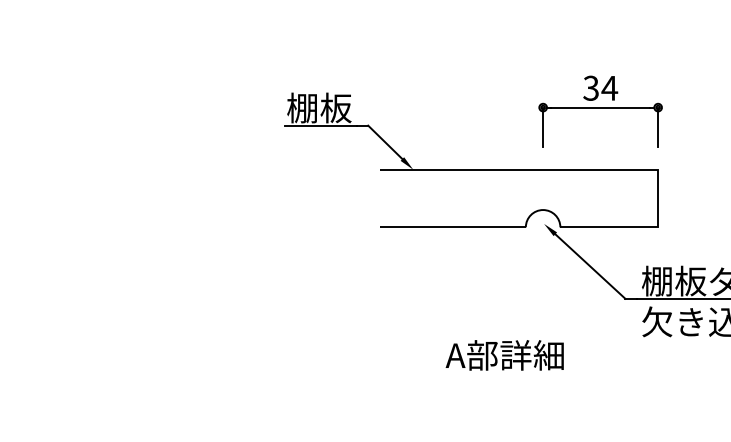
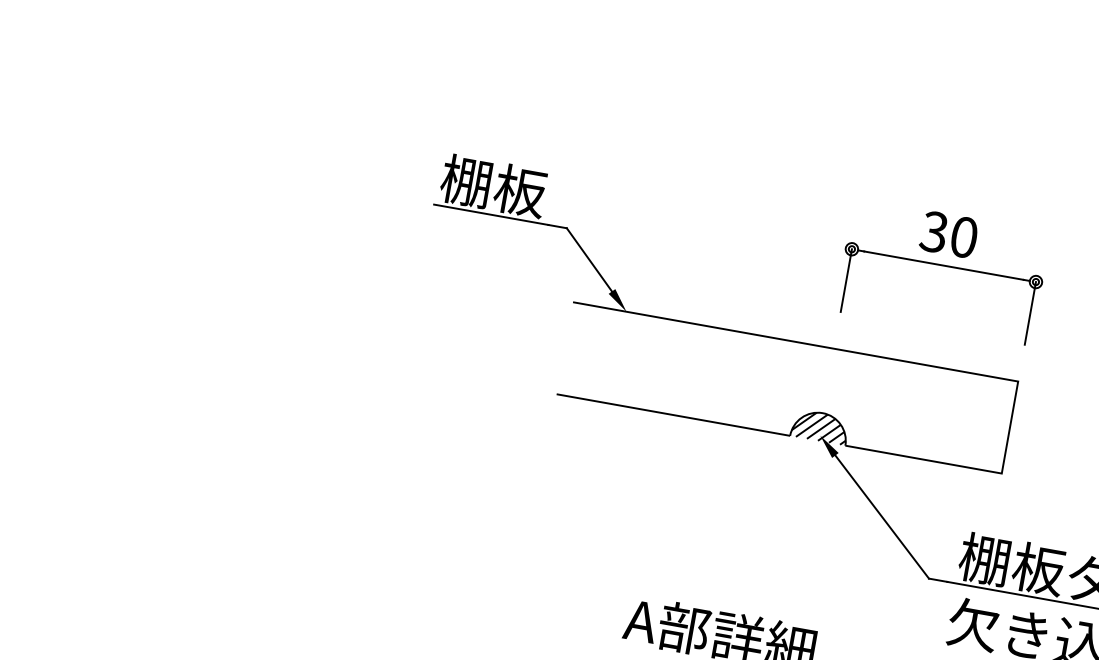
text: (609, 87) -> (963, 235), 34 -> 30
hatch: (543, 218) -> (820, 426), added

